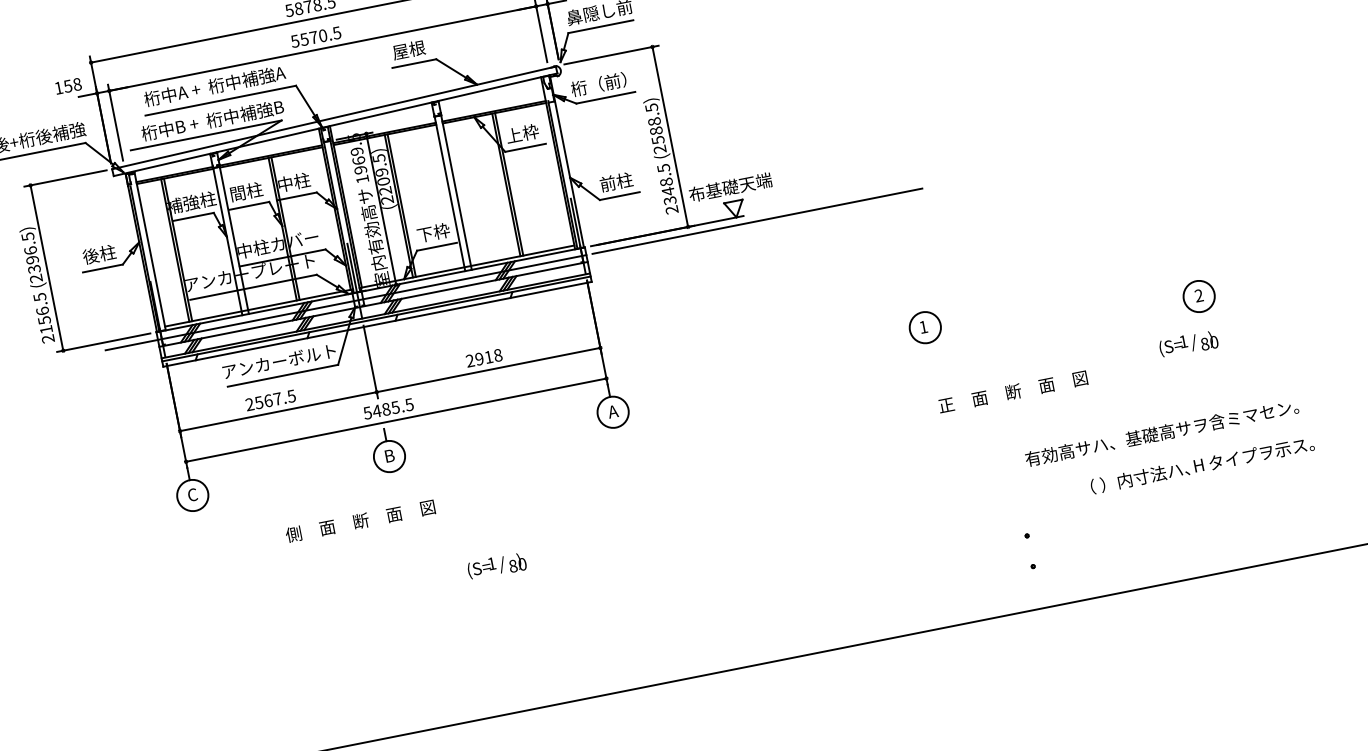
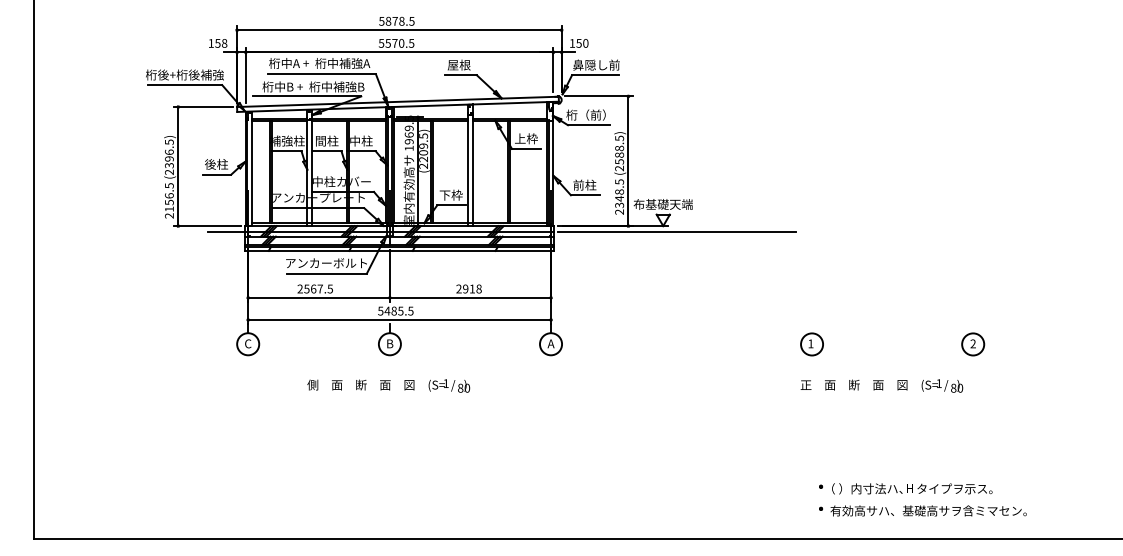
part: (924, 327) -> (811, 344), moved
text: (1188, 343) -> (942, 385), moved
text: (1012, 391) -> (853, 384), moved
text: (1161, 432) -> (928, 510), moved
text: (1202, 464) -> (912, 488), moved
text: (497, 565) -> (449, 385), moved

